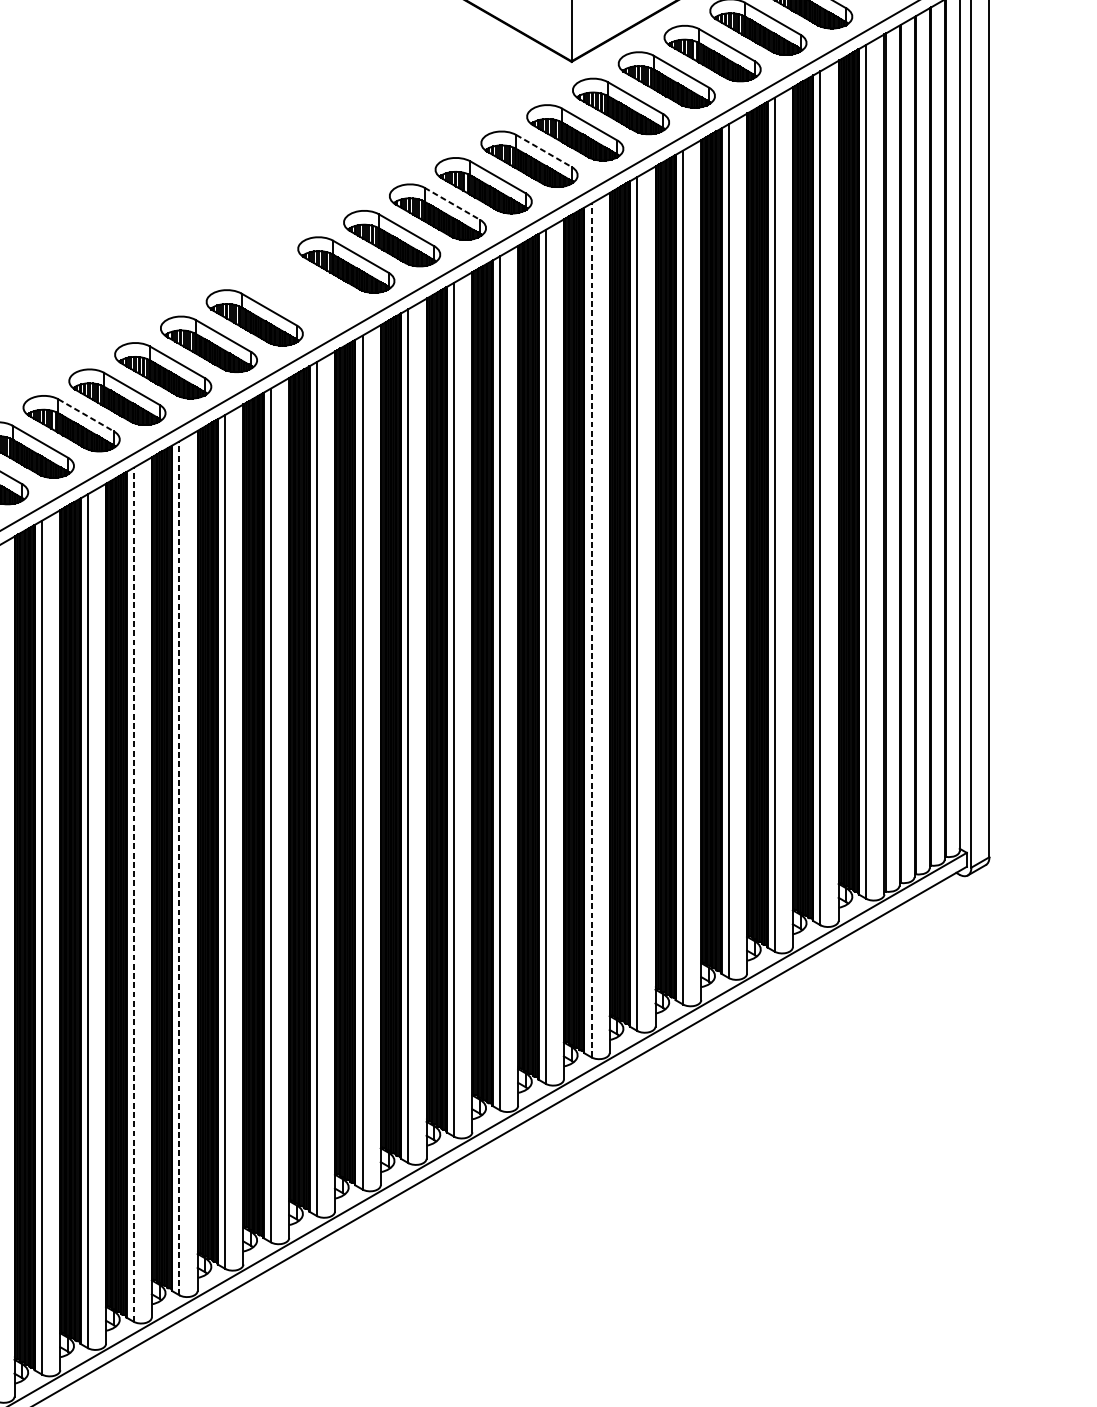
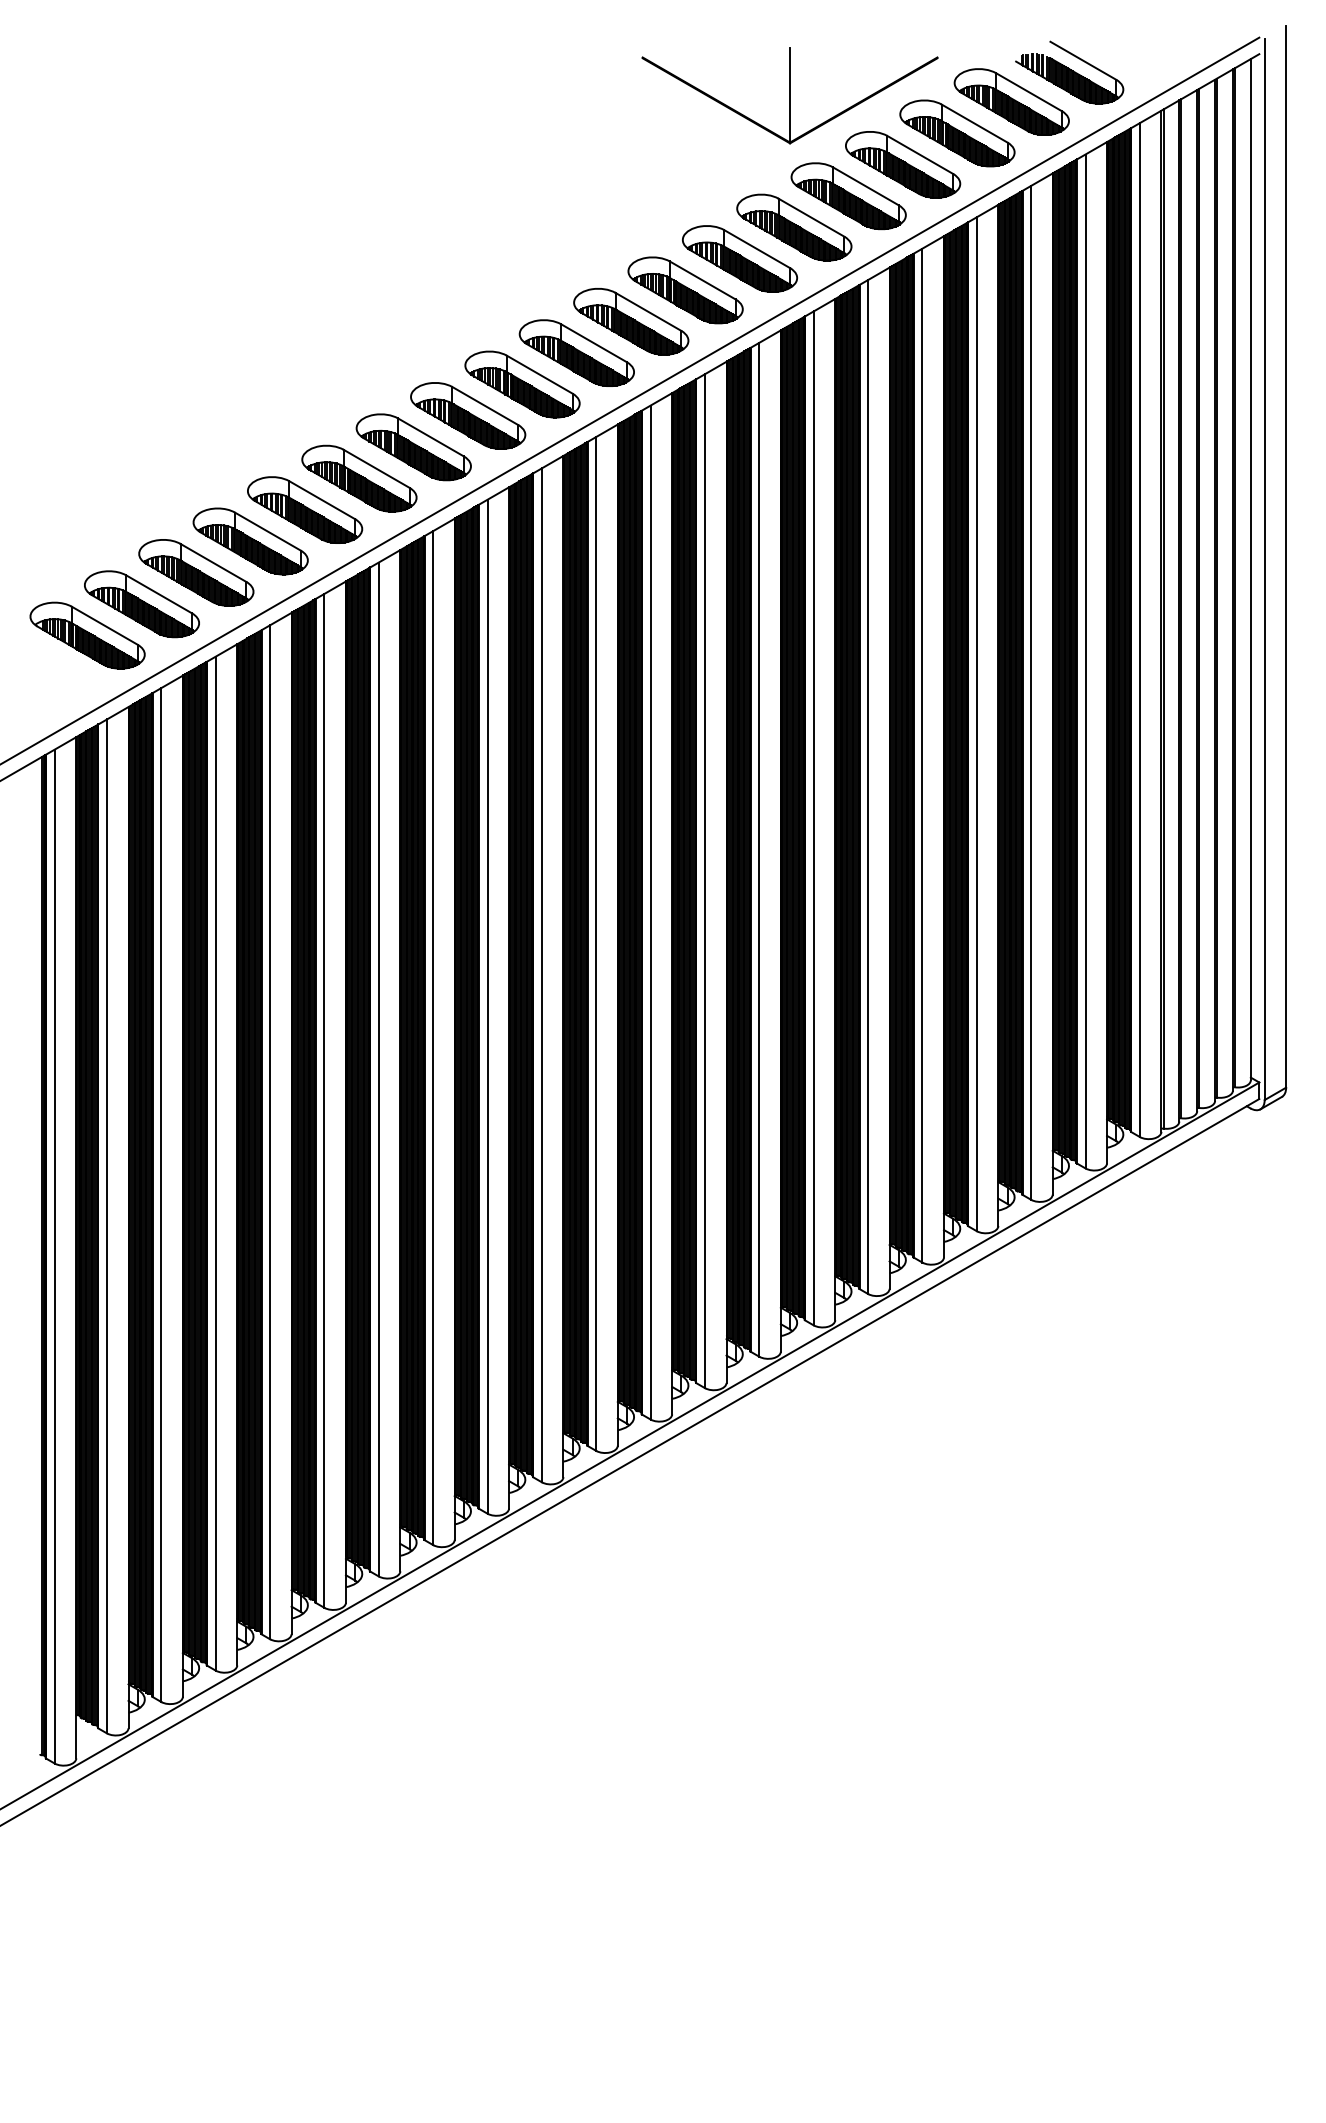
line: (544, 151) -> (757, 249), dashed -> solid
line: (452, 203) -> (648, 311), dashed -> solid
part: (300, 291) -> (468, 415), added
line: (86, 414) -> (213, 562), dashed -> solid
line: (591, 630) -> (813, 818), dashed -> solid
line: (179, 868) -> (324, 1100), dashed -> solid
line: (134, 894) -> (270, 1132), dashed -> solid

